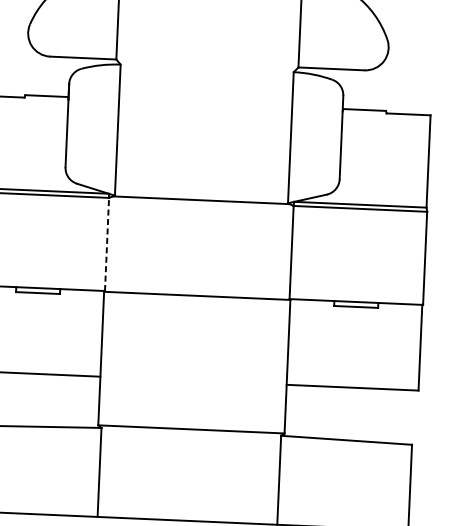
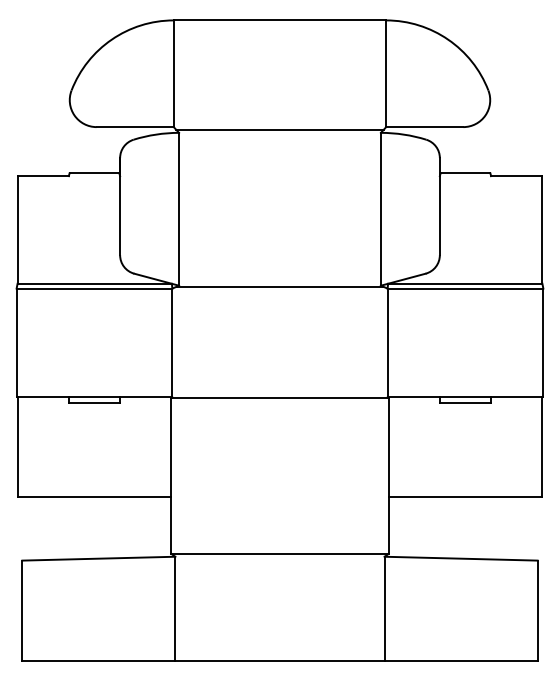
line: (206, 66) -> (279, 130), added
line: (107, 244) -> (172, 342), dashed -> solid

